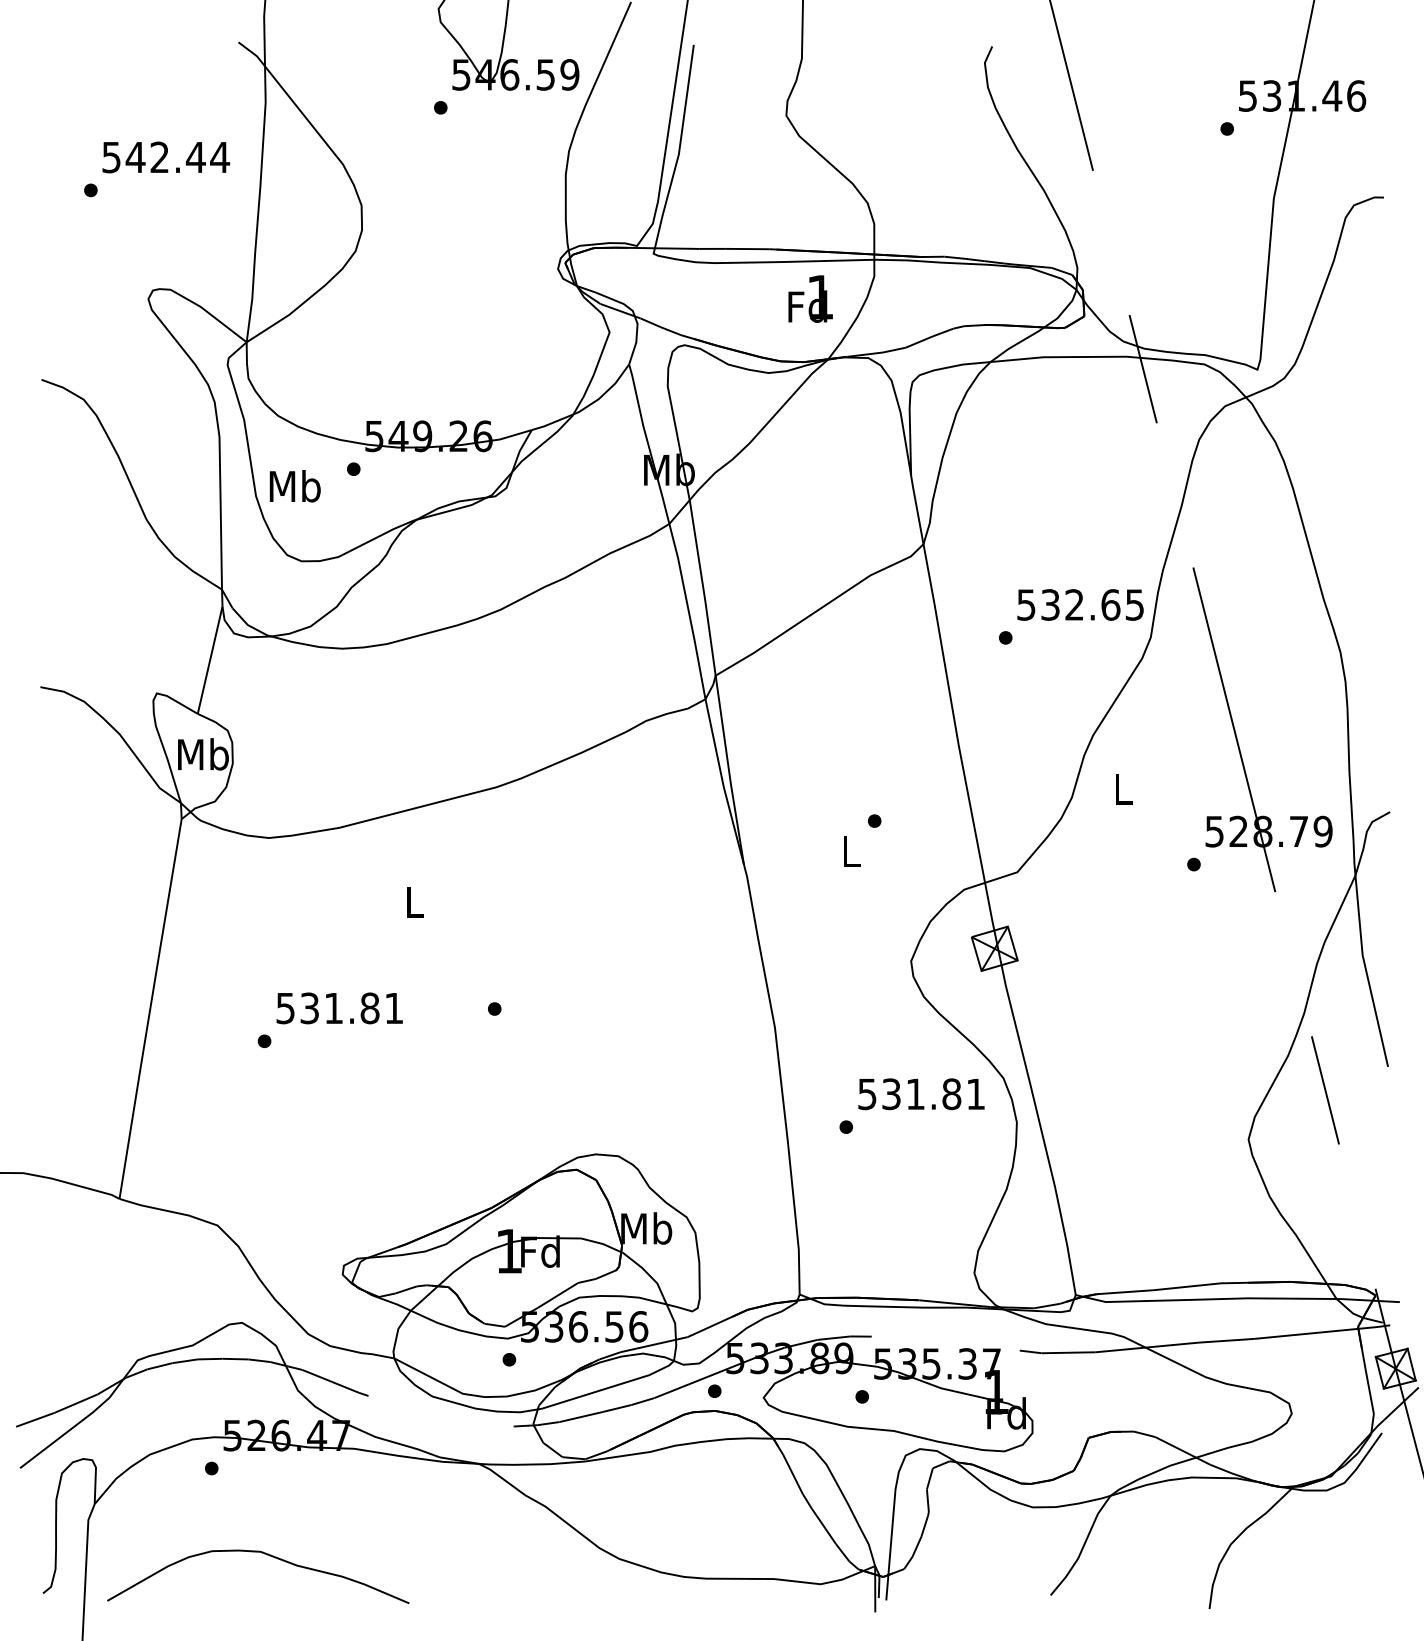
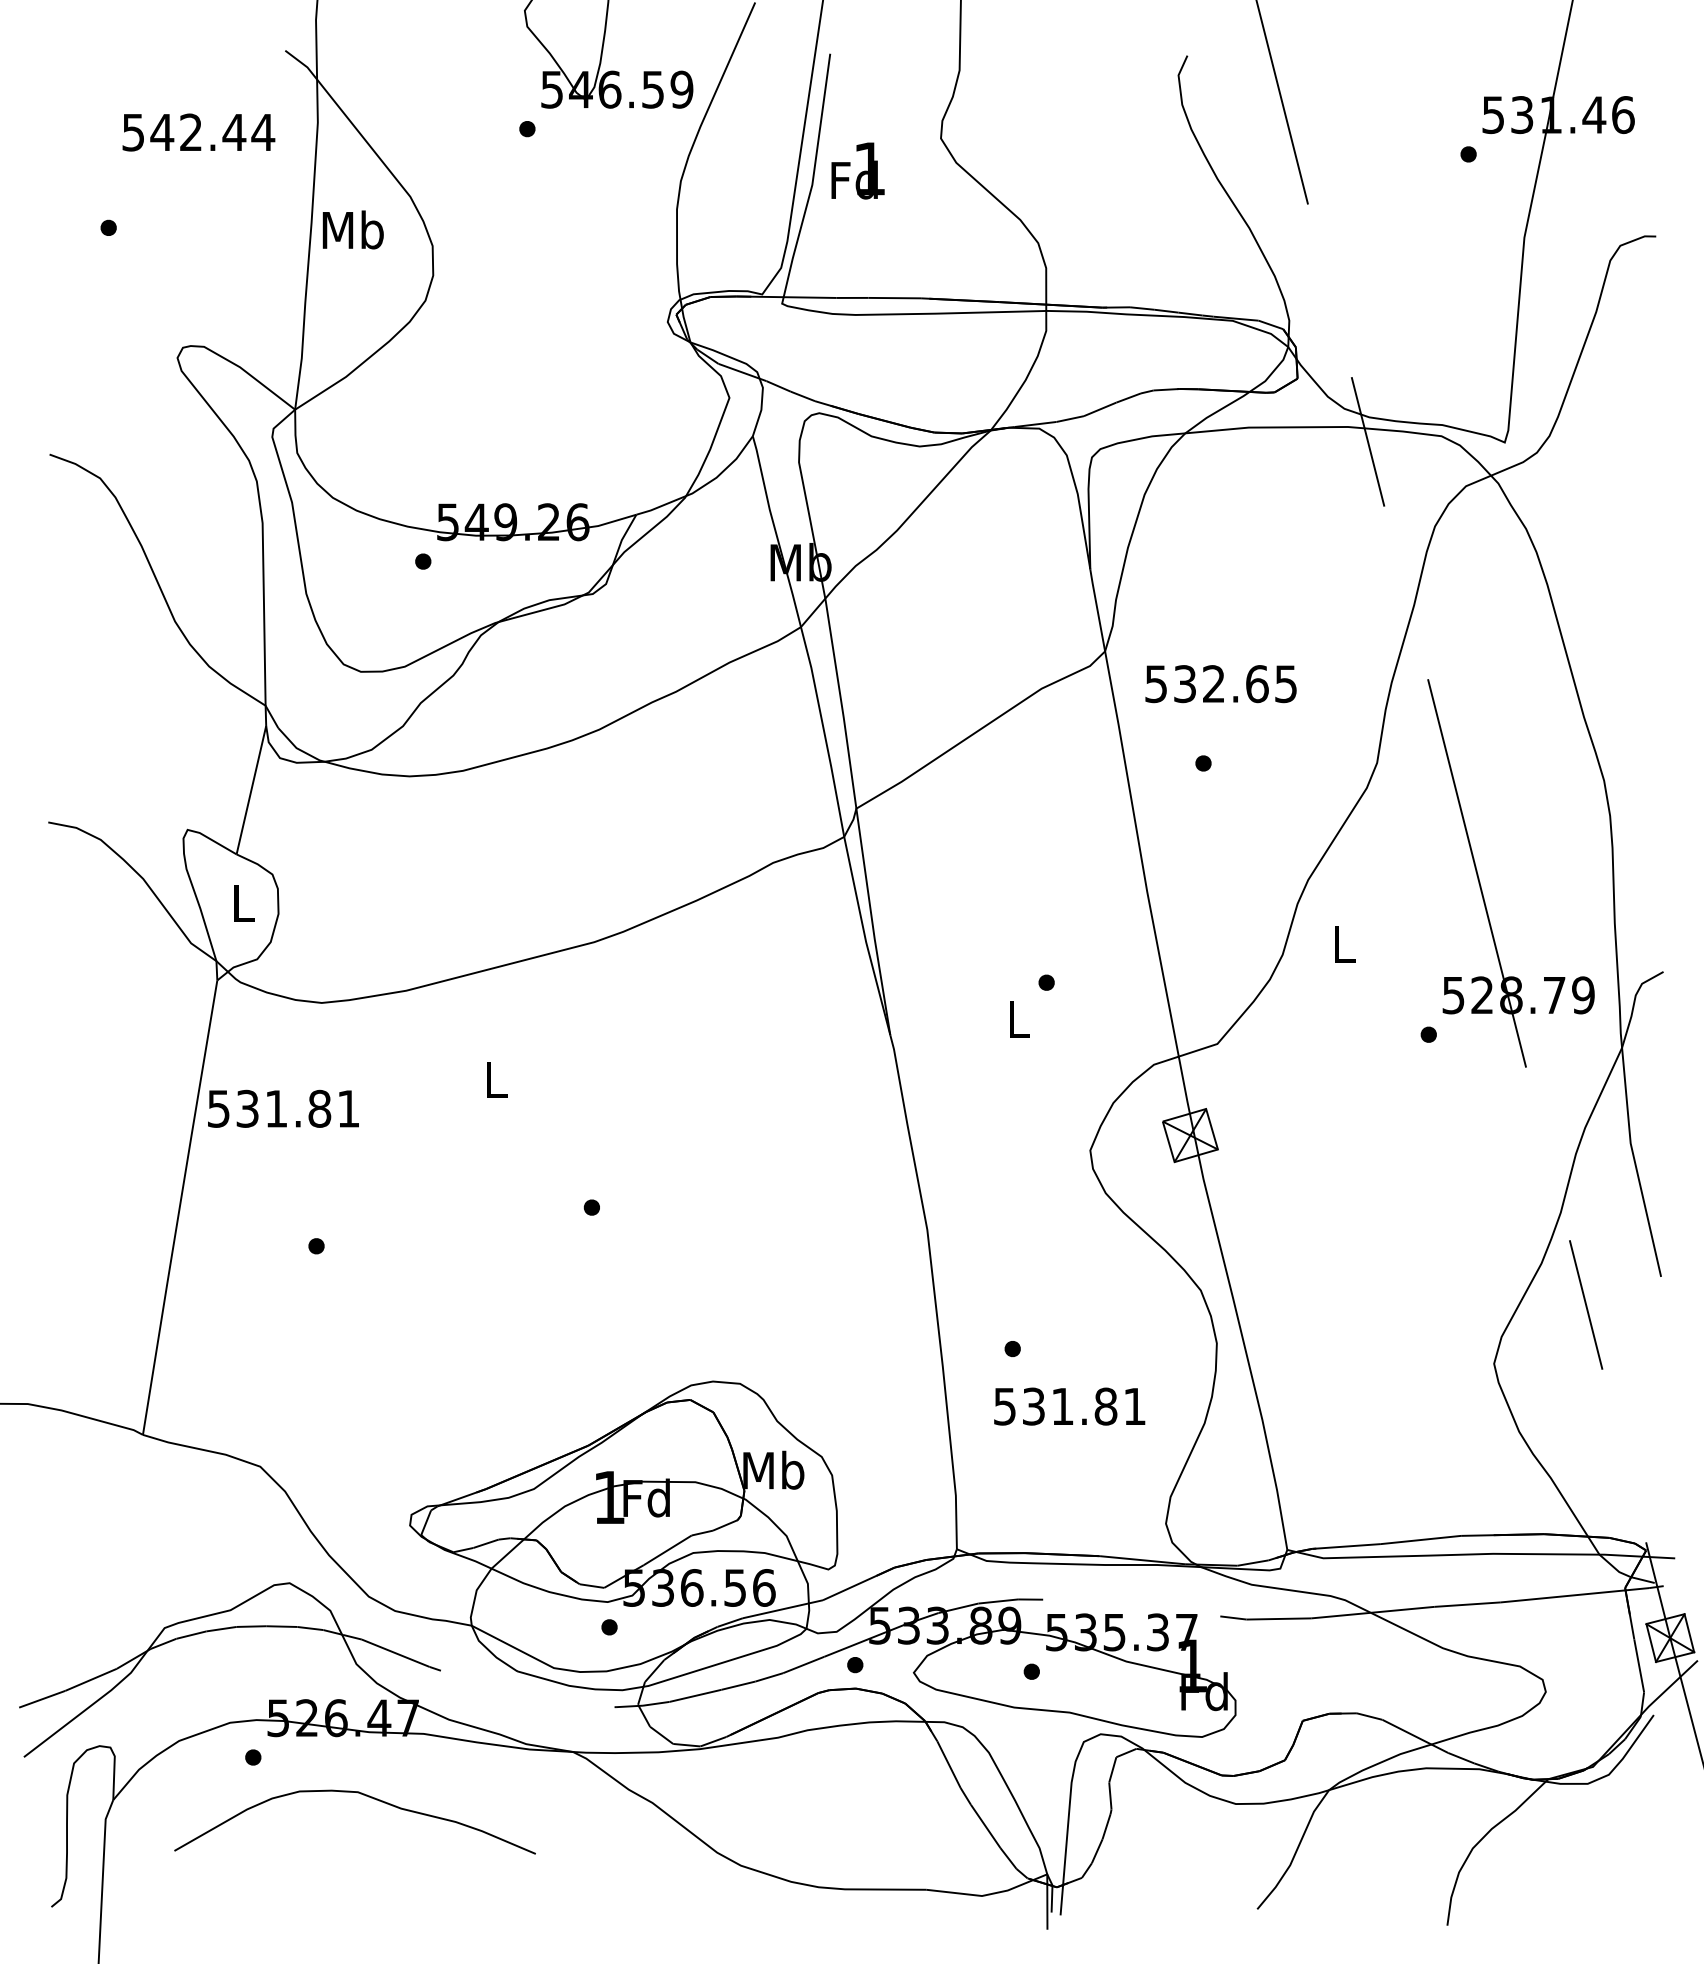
text: (165, 157) -> (198, 132), moved
text: (810, 298) -> (857, 170), moved
text: (294, 485) -> (352, 229), moved
text: (1080, 605) -> (1220, 684), moved
text: (203, 754) -> (243, 902), Mb -> L
text: (339, 1008) -> (283, 1108), moved
text: (921, 1094) -> (1069, 1406), moved
curve: (265, 1554) -> (363, 1795), moved

